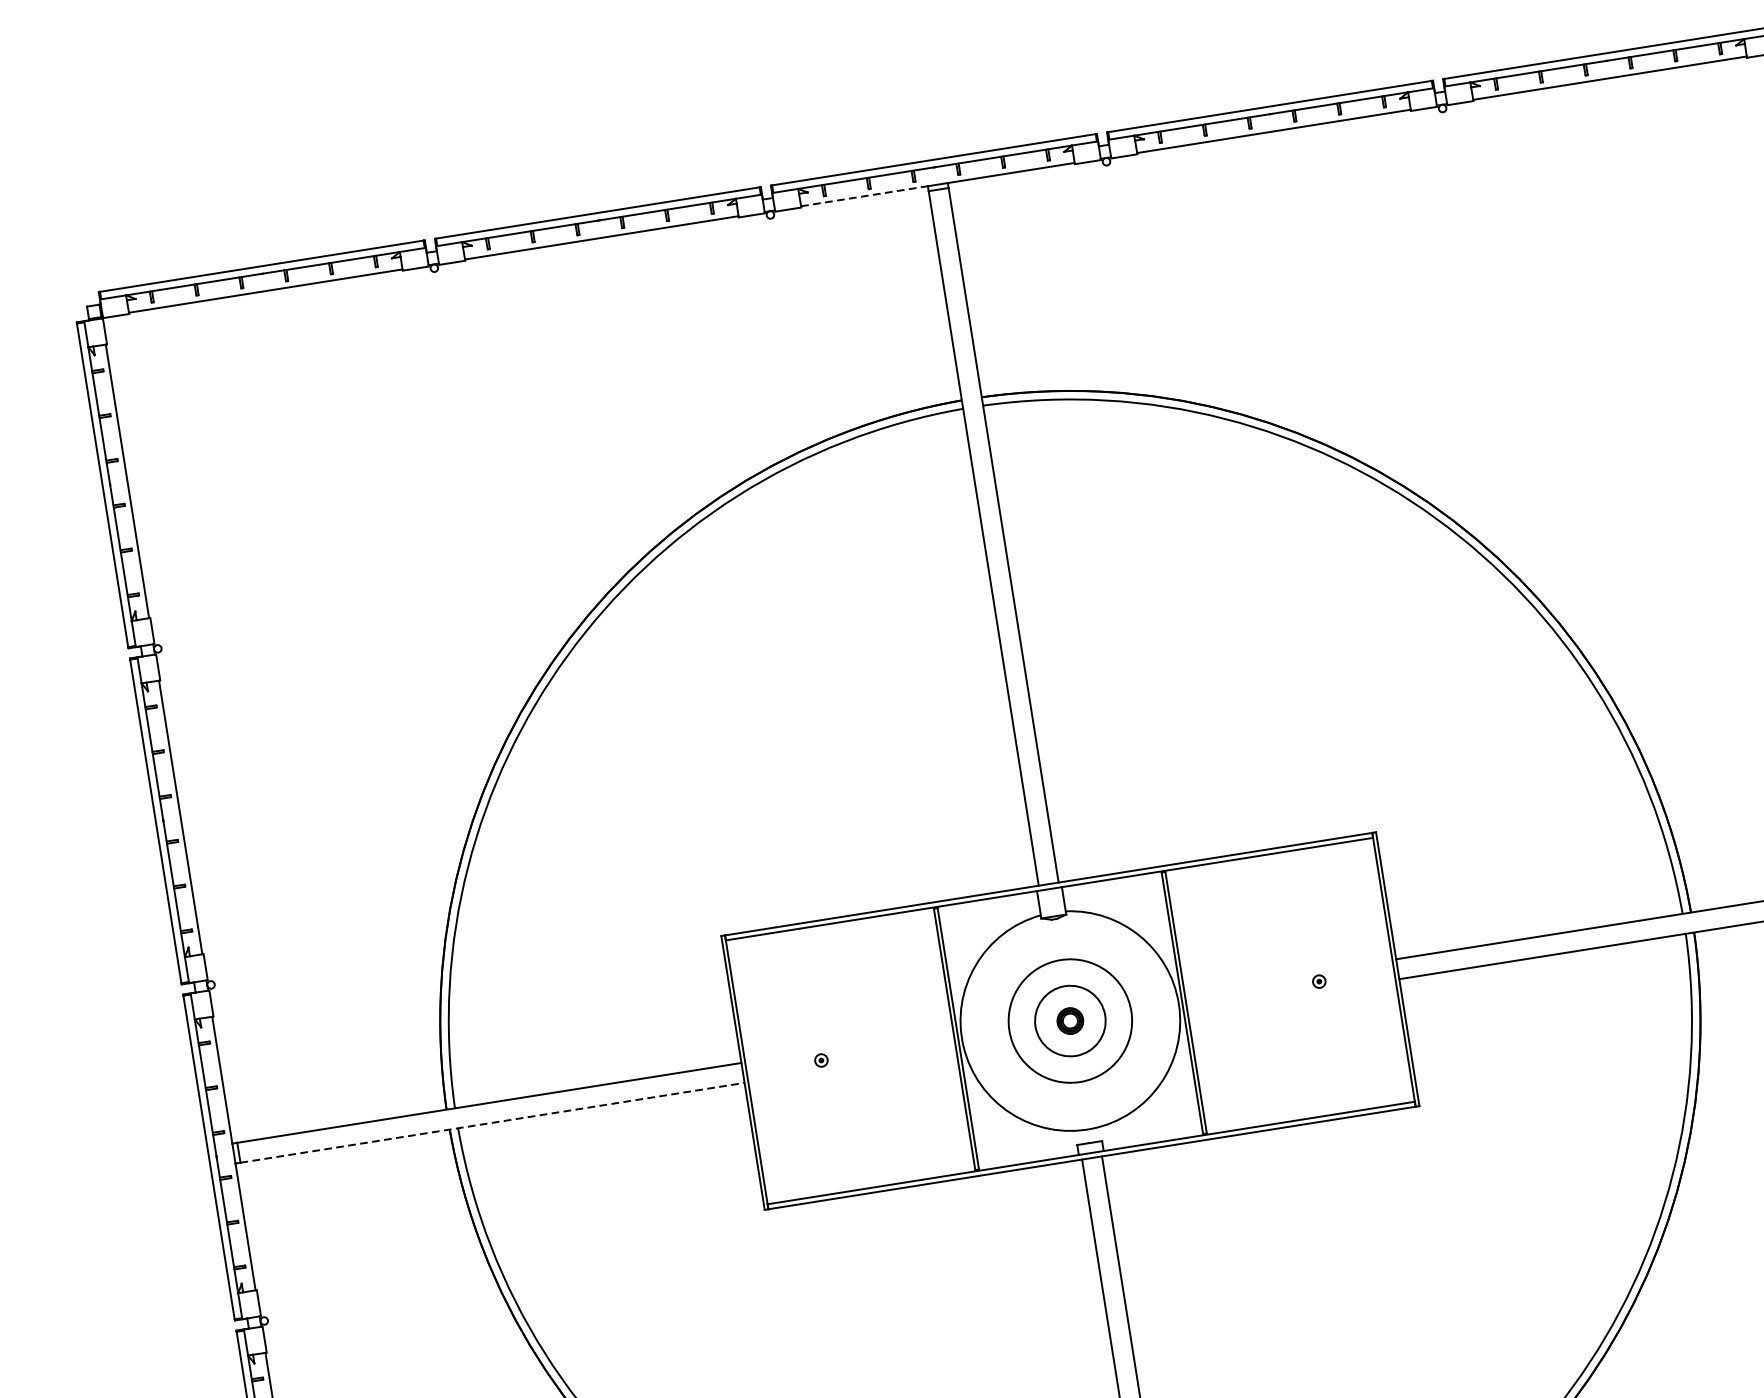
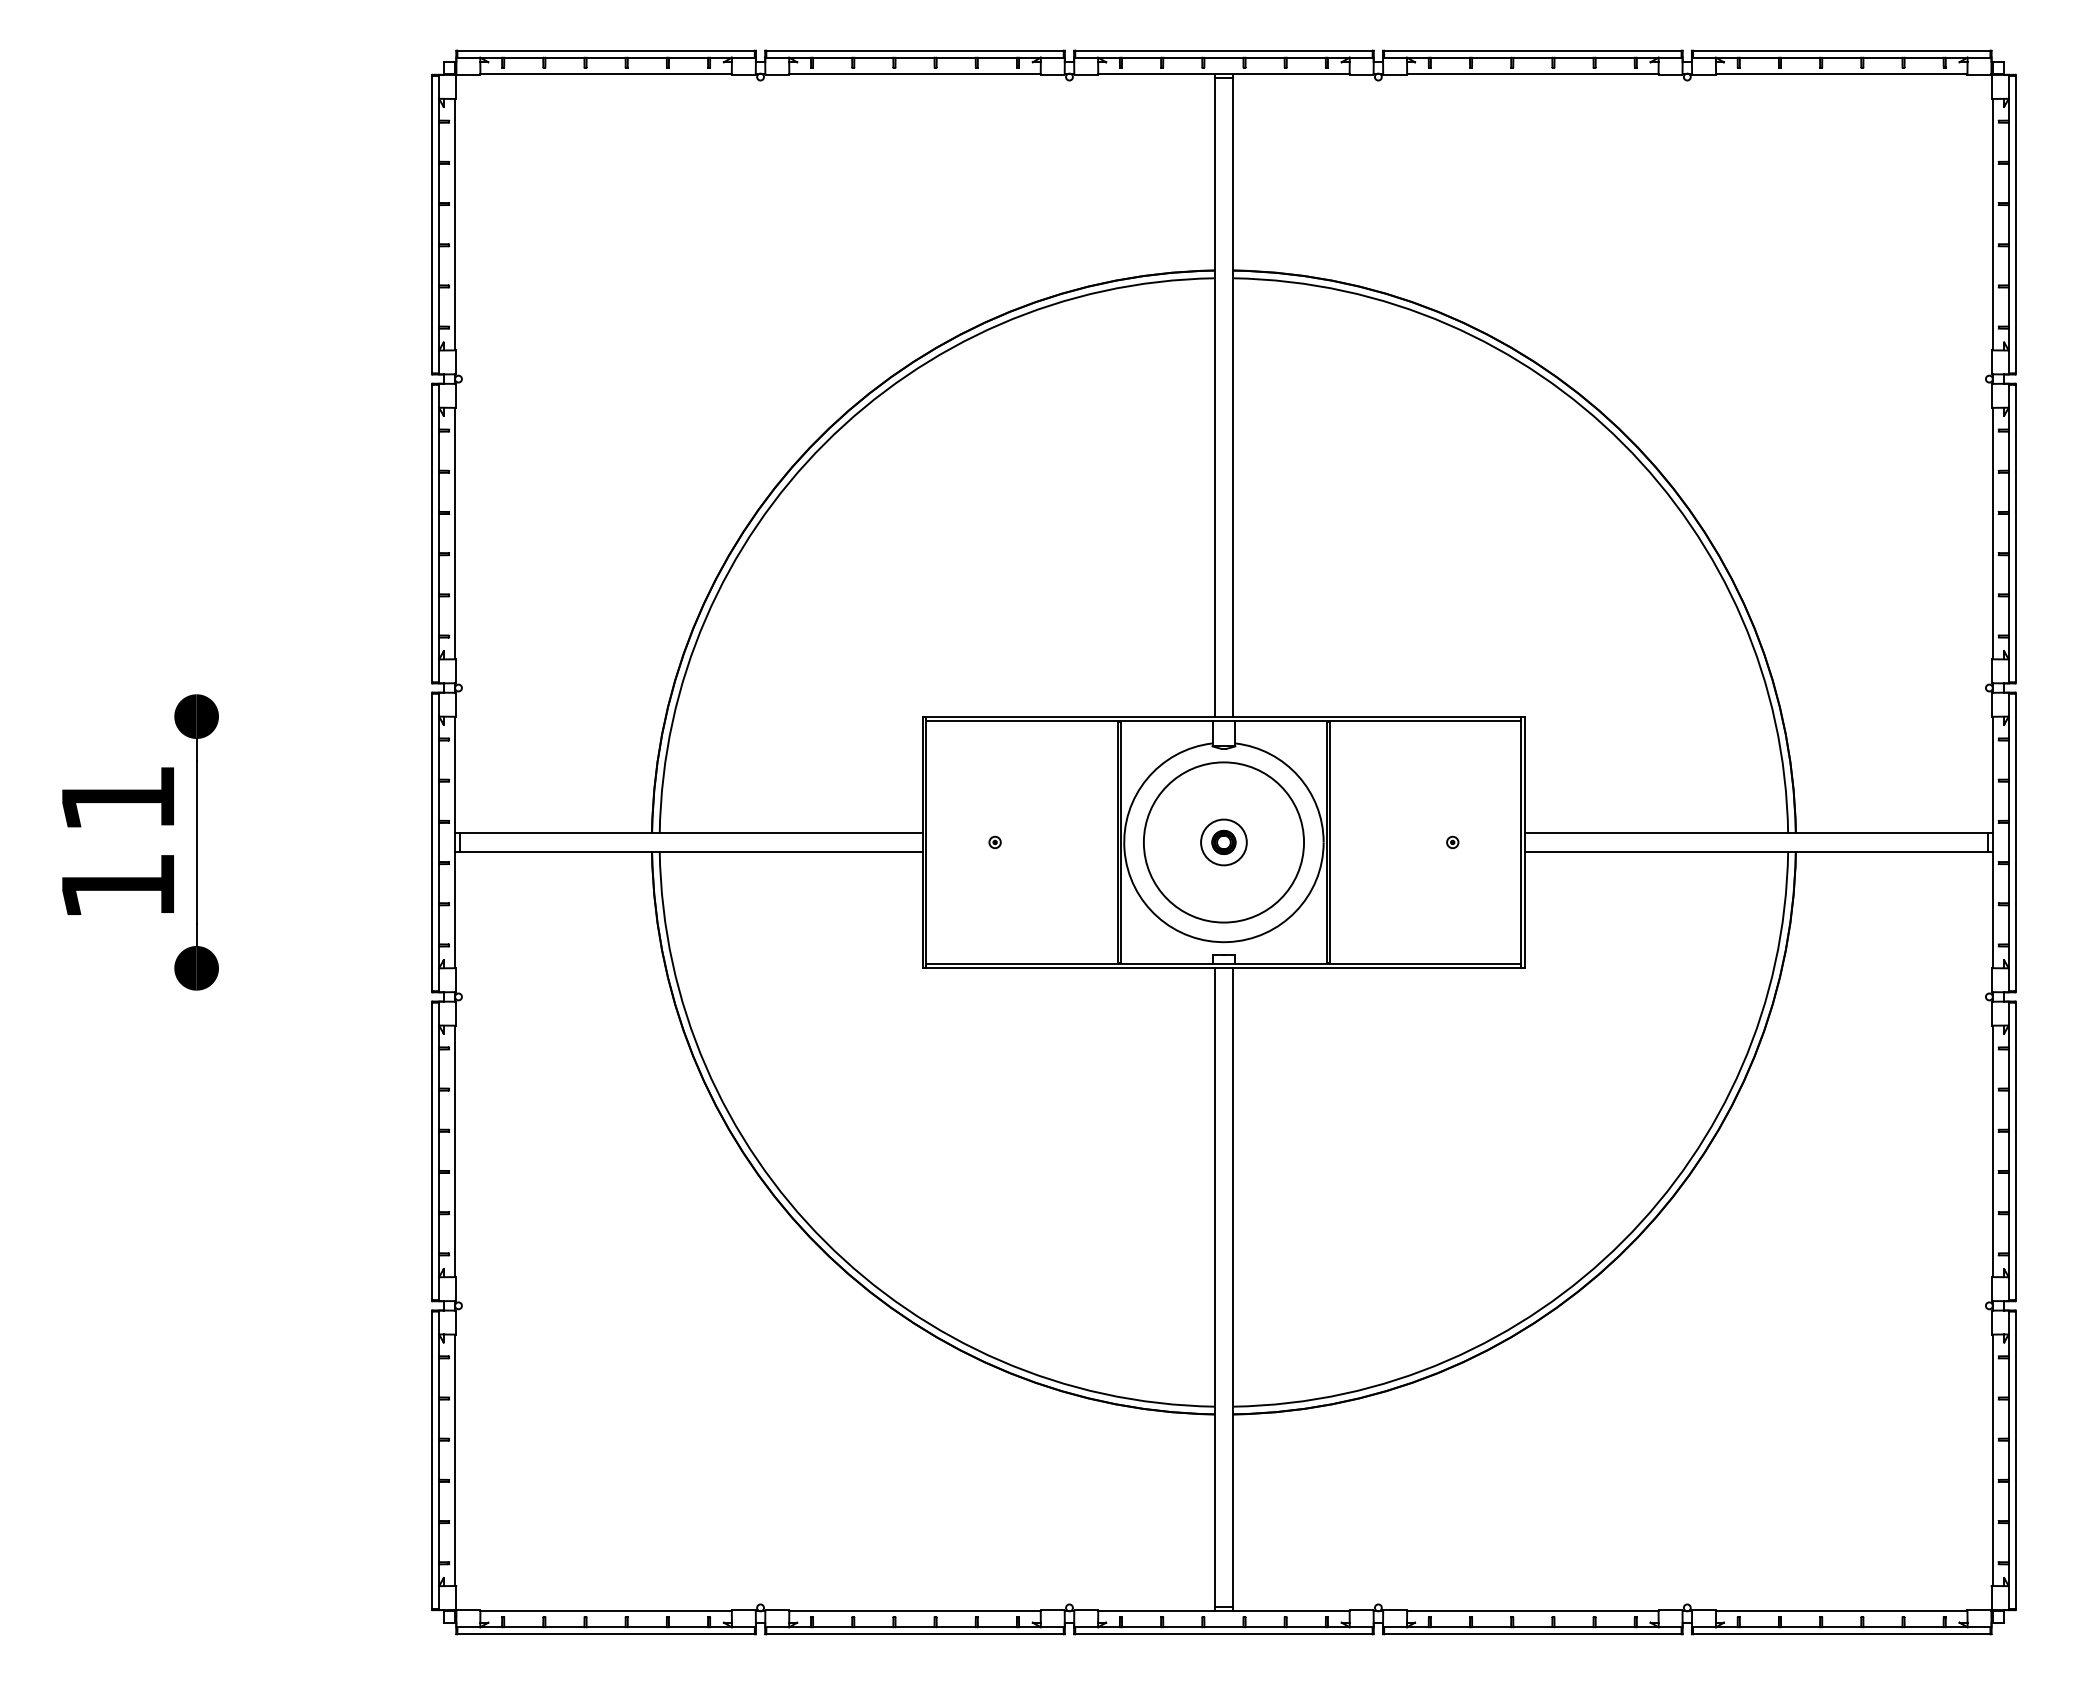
line: (865, 195) -> (1157, 73), dashed -> solid
circle: (1069, 1021) -> (1223, 842), size x0.71
circle: (1069, 1021) -> (1223, 842), size x1.43
line: (492, 1122) -> (691, 851), dashed -> solid

